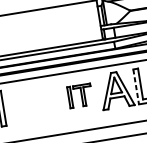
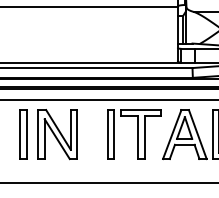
line: (136, 87) -> (212, 135), dashed -> solid
part: (80, 95) -> (134, 134), size x1.67
part: (25, 104) -> (57, 134), added

